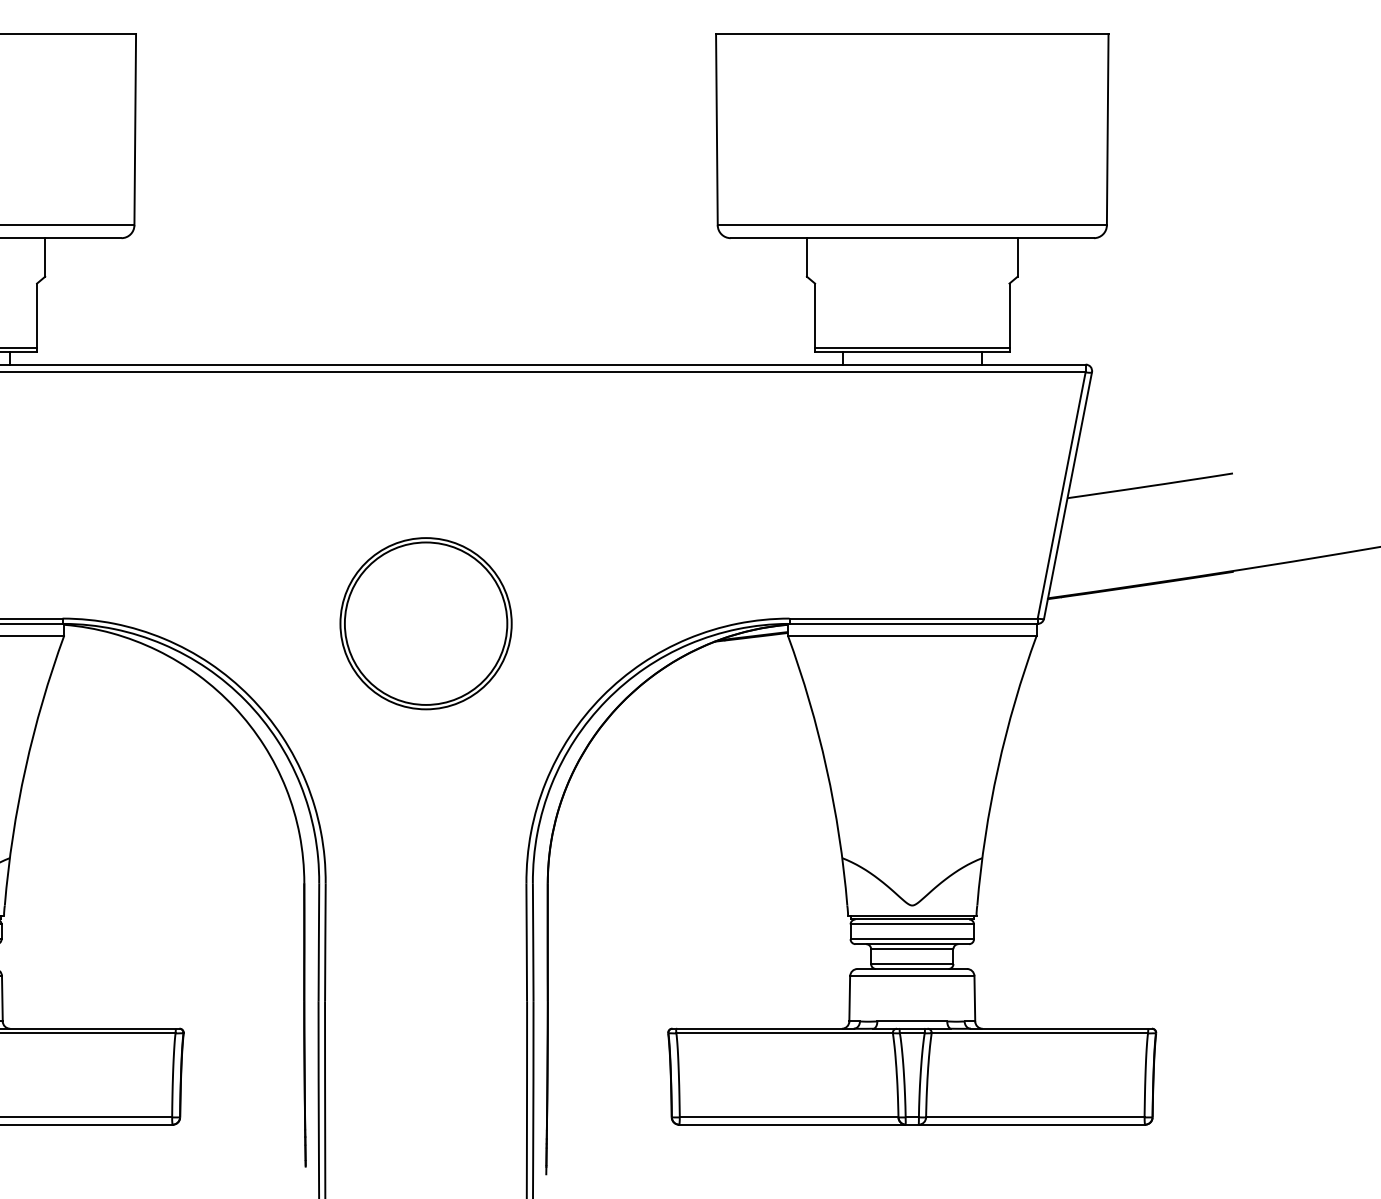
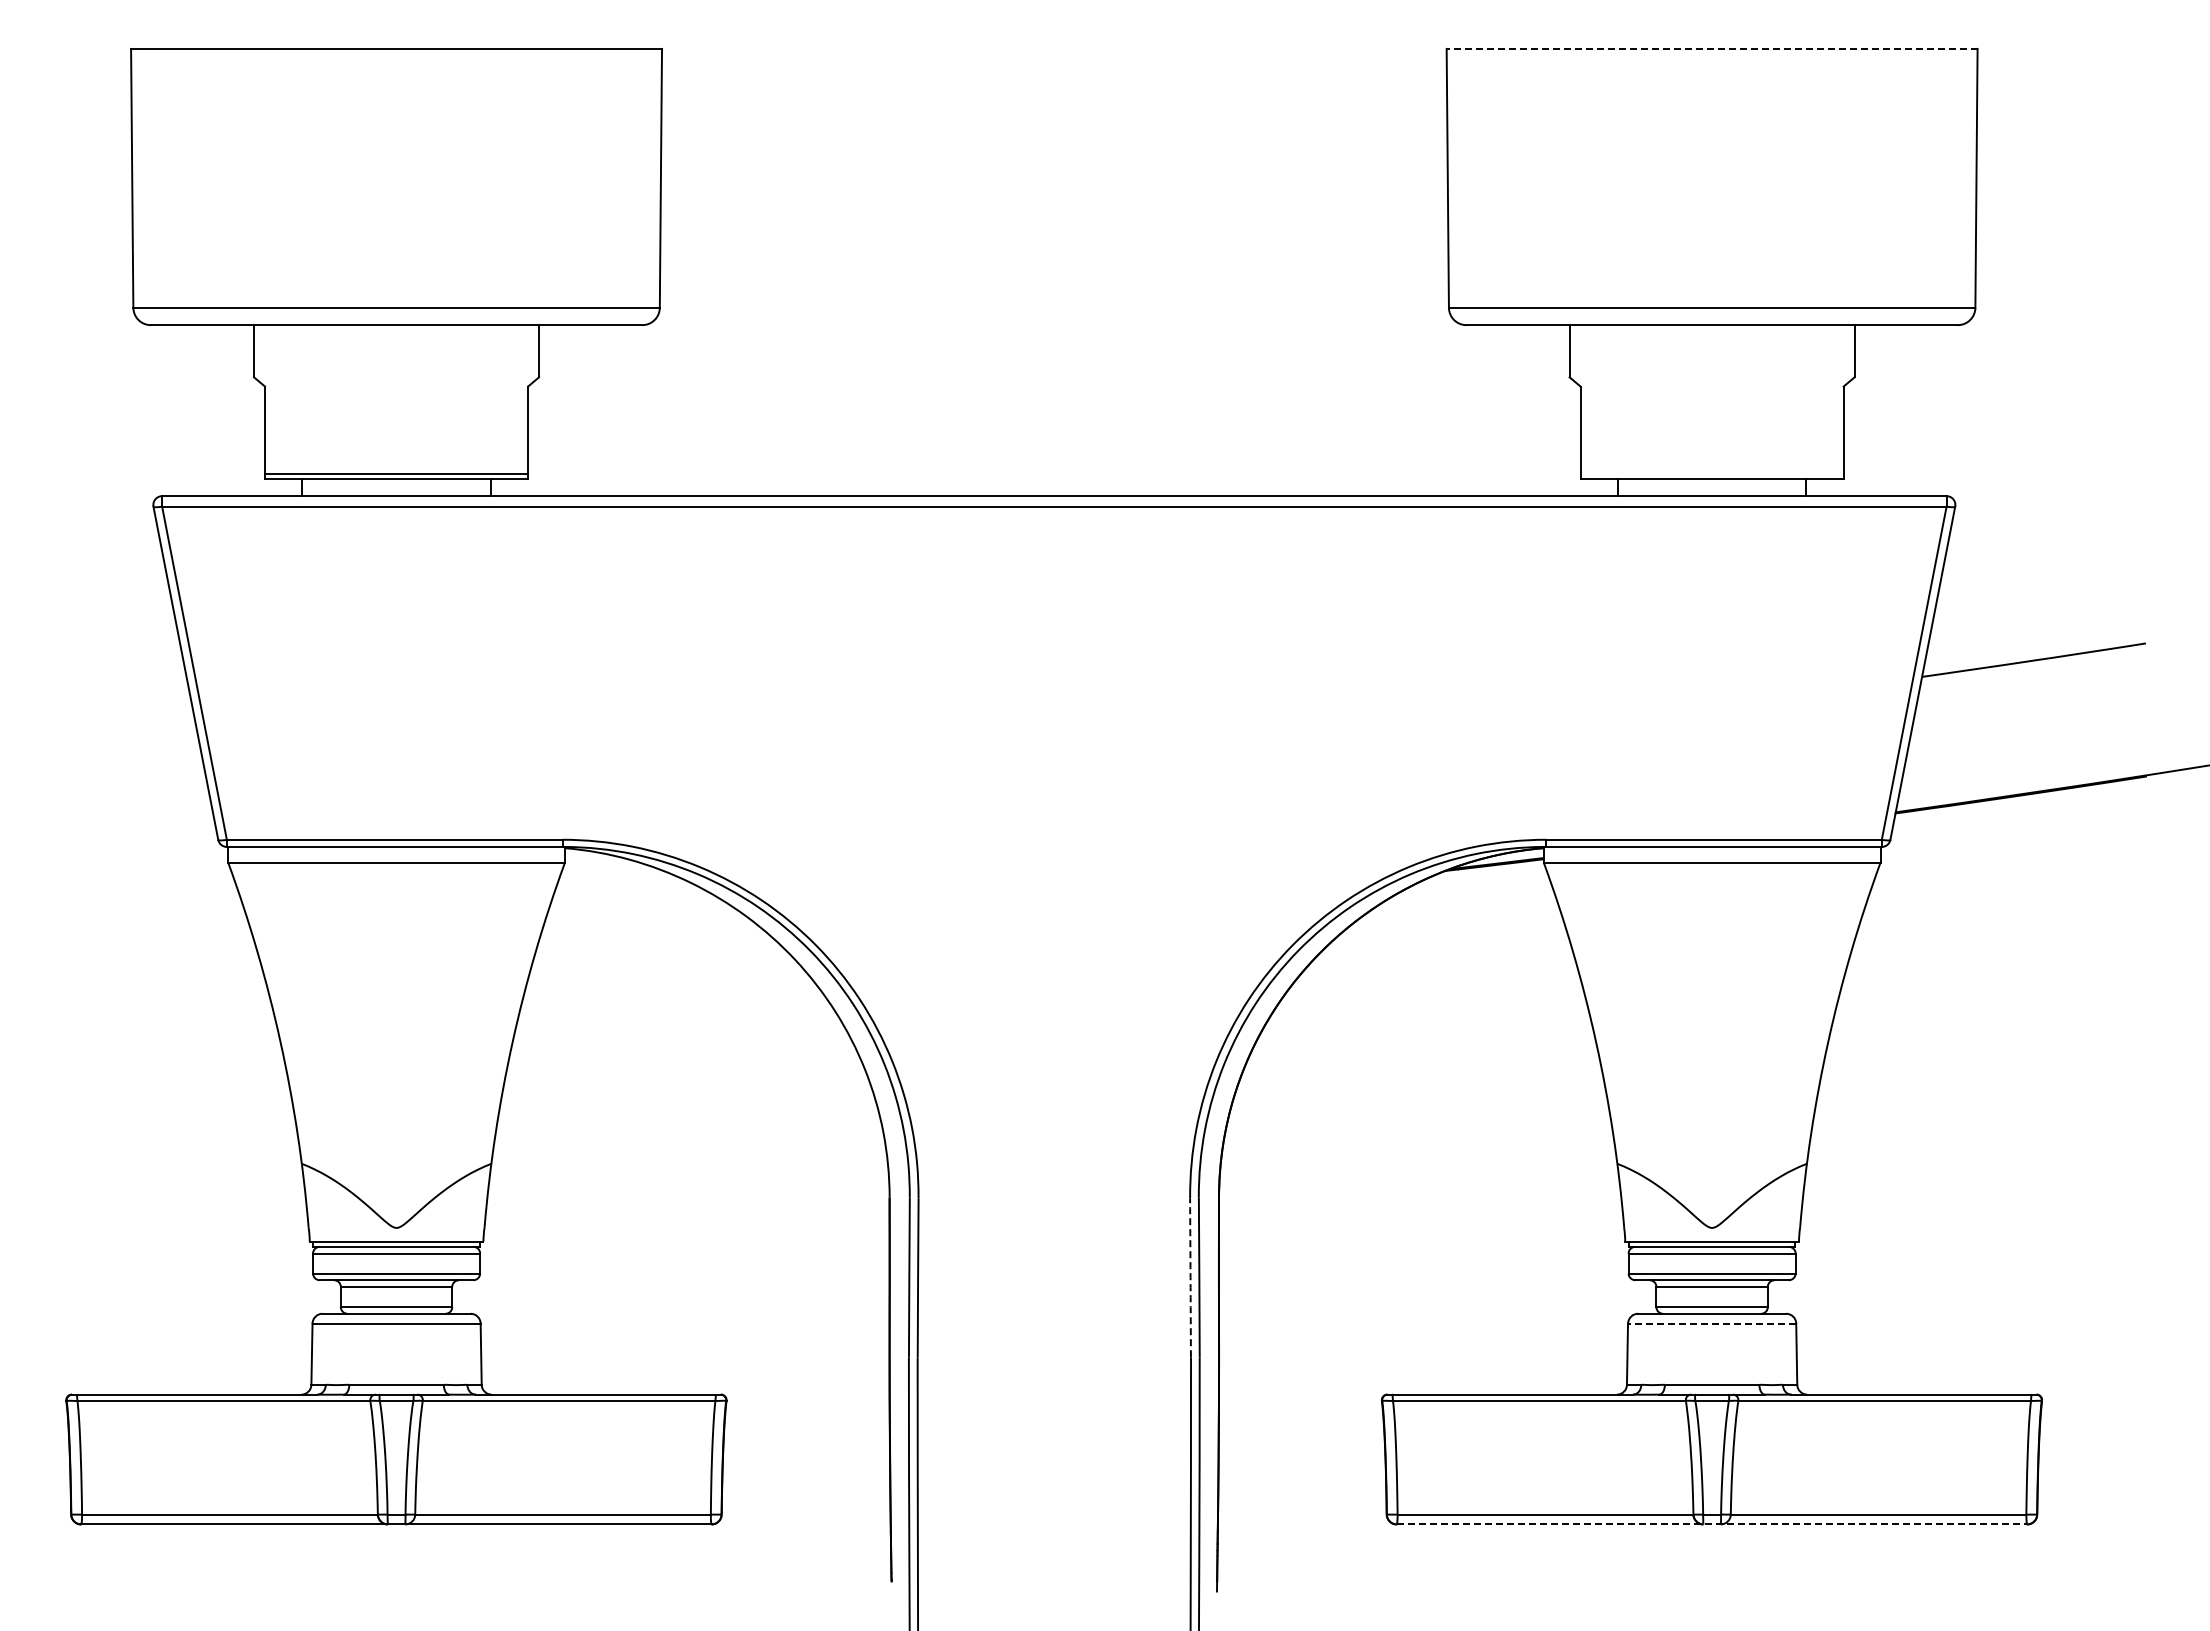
line: (911, 33) -> (1711, 48), solid -> dashed
line: (911, 348) -> (1711, 474), removed
part: (426, 623) -> (1054, 846), removed
arc: (526, 942) -> (1190, 1277), solid -> dashed
line: (911, 976) -> (1711, 1323), solid -> dashed
line: (912, 1124) -> (1712, 1524), solid -> dashed

